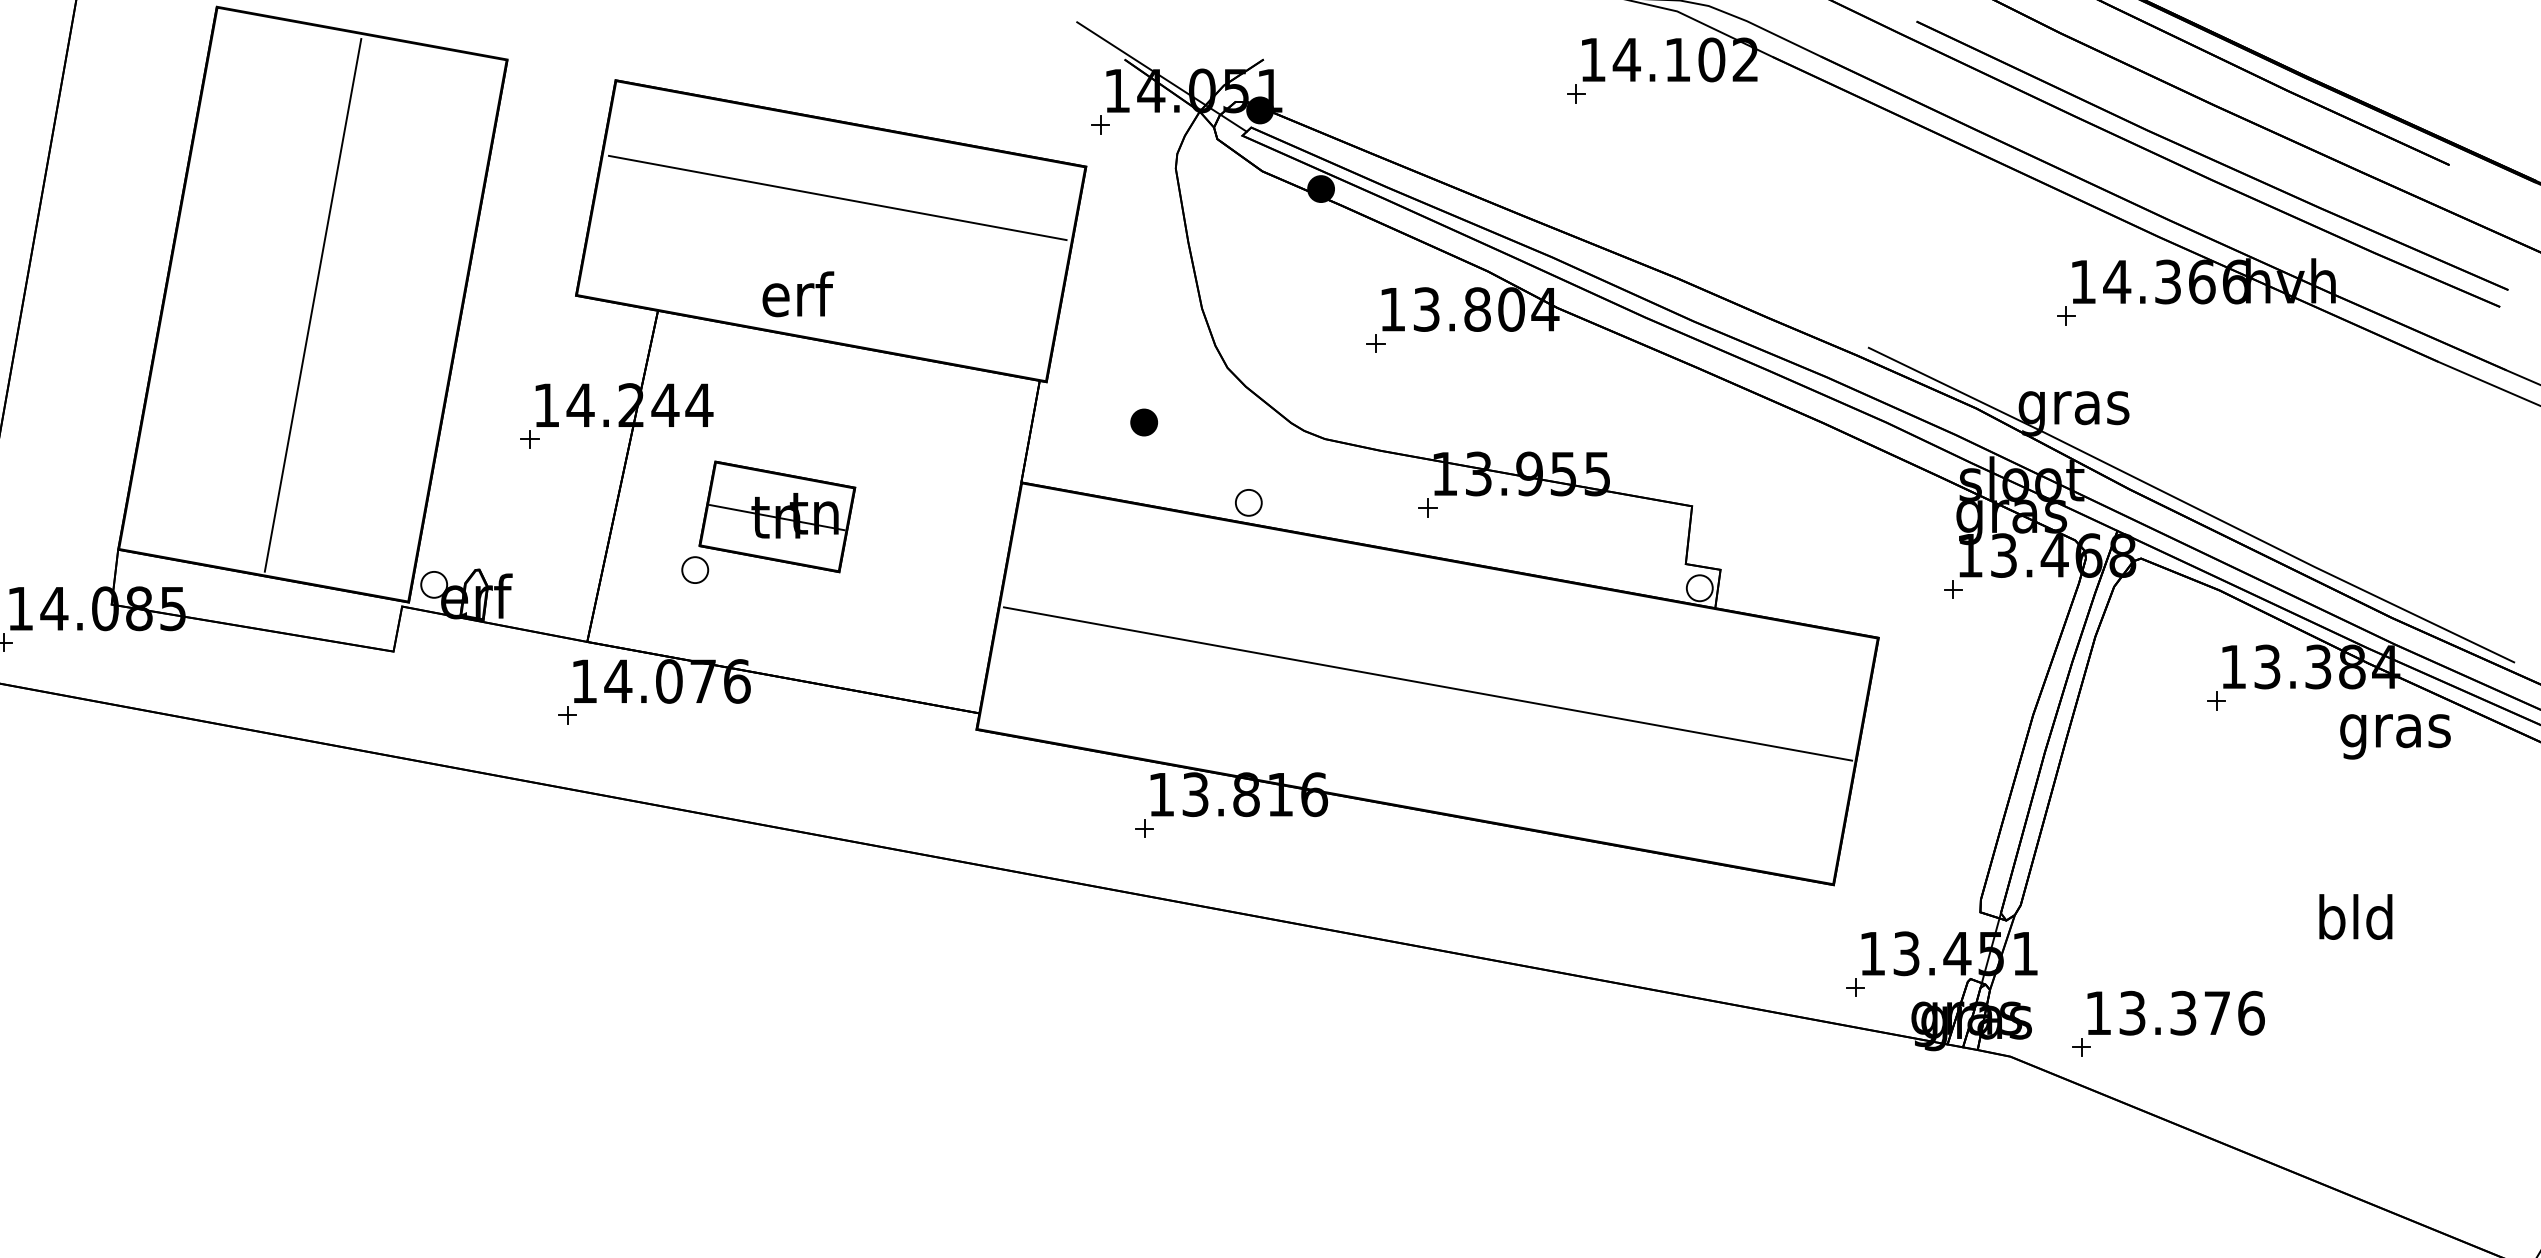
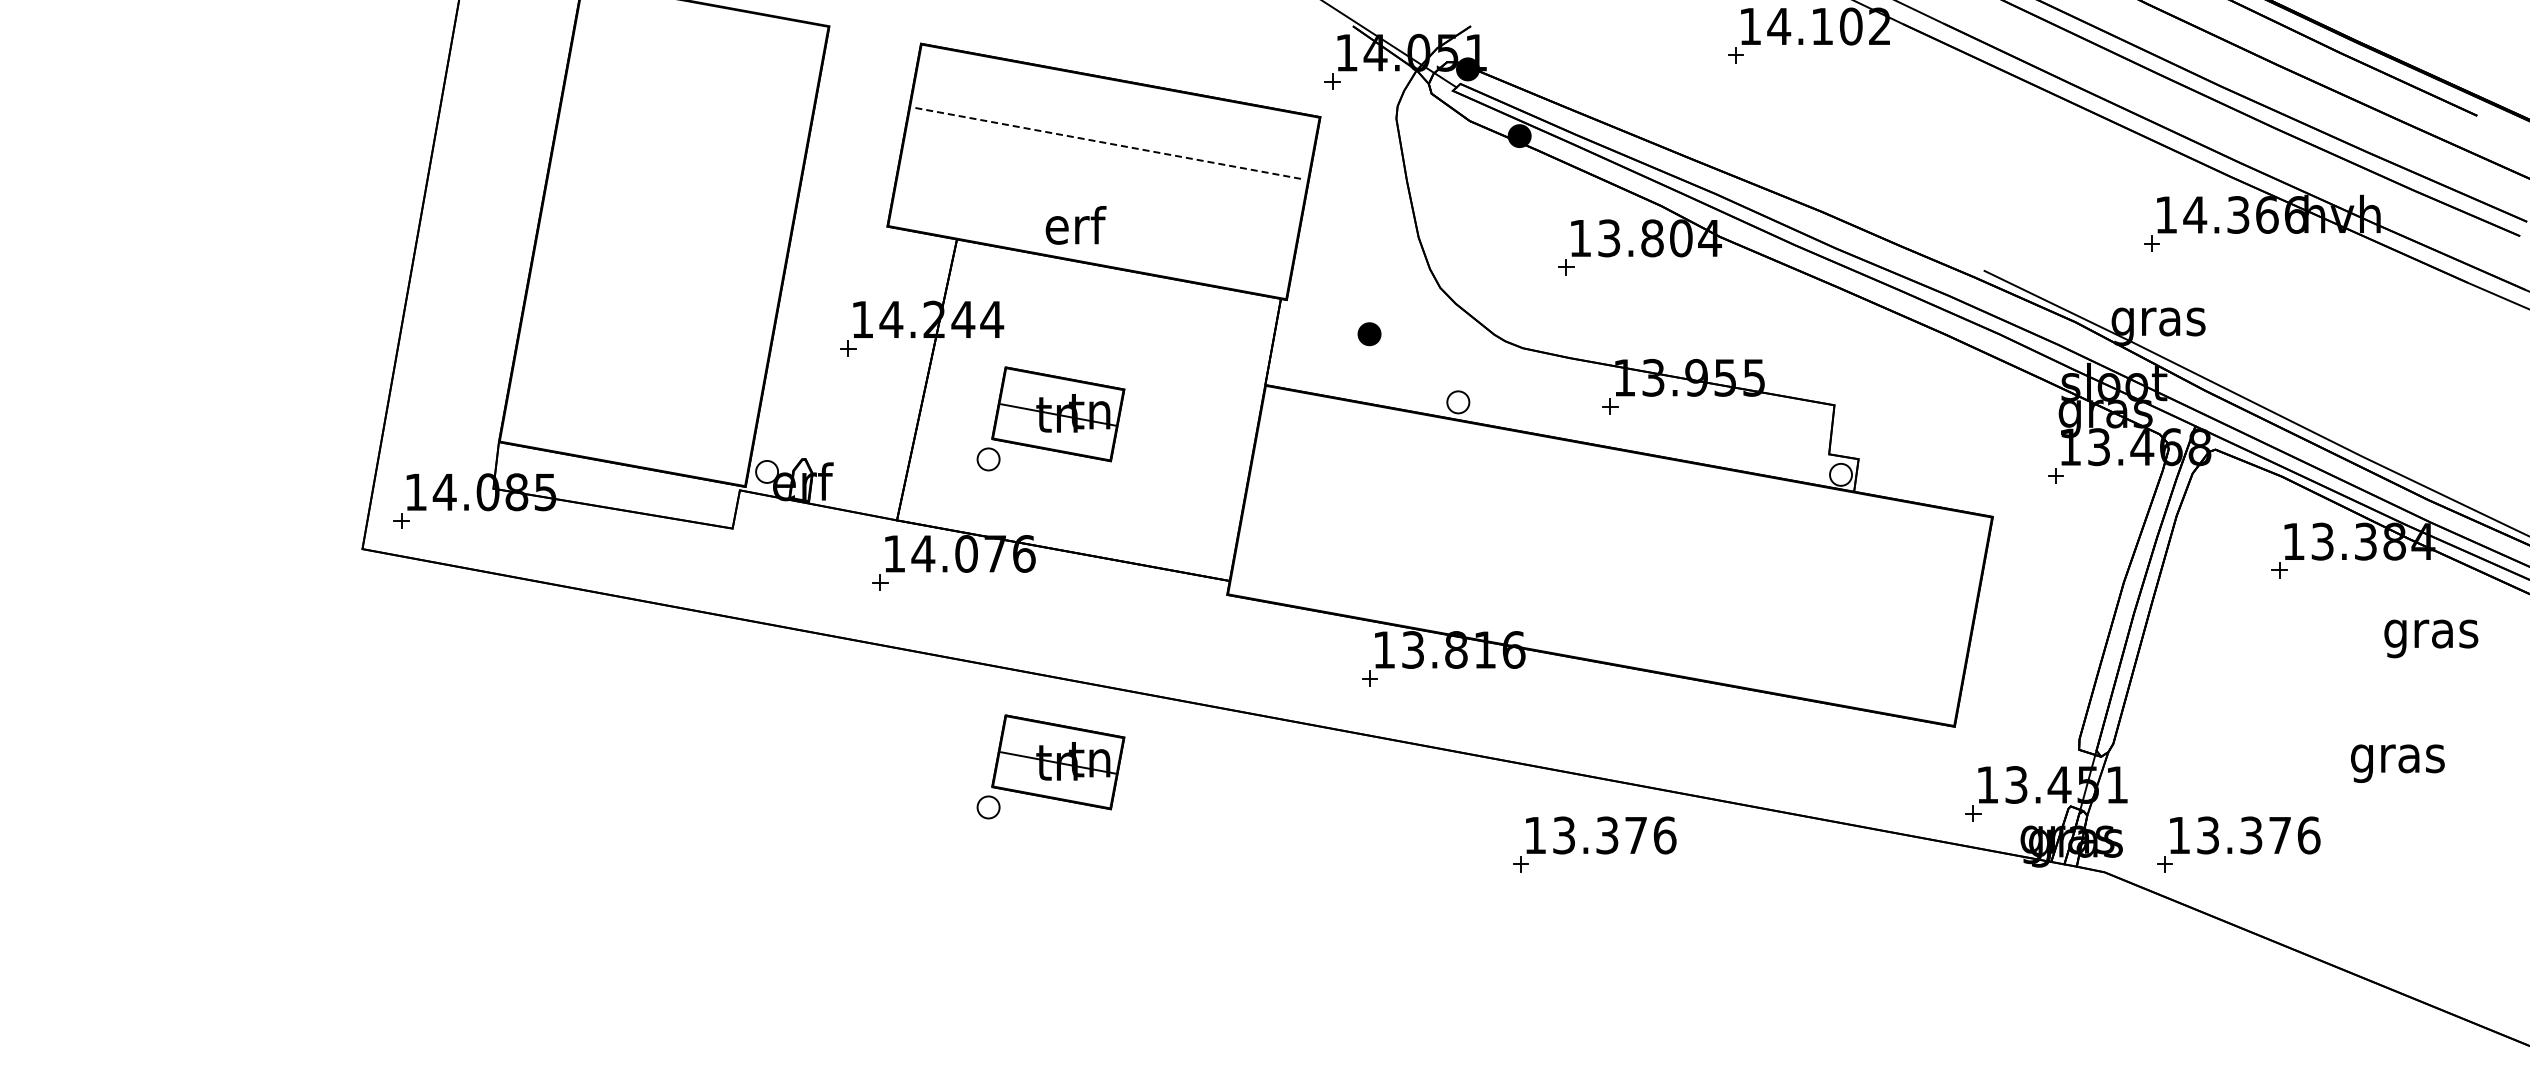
line: (838, 197) -> (1110, 143), solid -> dashed
line: (313, 305) -> (664, 234), removed
line: (1428, 684) -> (1610, 556), removed
text: (2395, 736) -> (2431, 638), moved
text: (2355, 922) -> (2397, 758), bld -> gras
part: (768, 931) -> (1050, 766), added
part: (1409, 1023) -> (1594, 844), added

